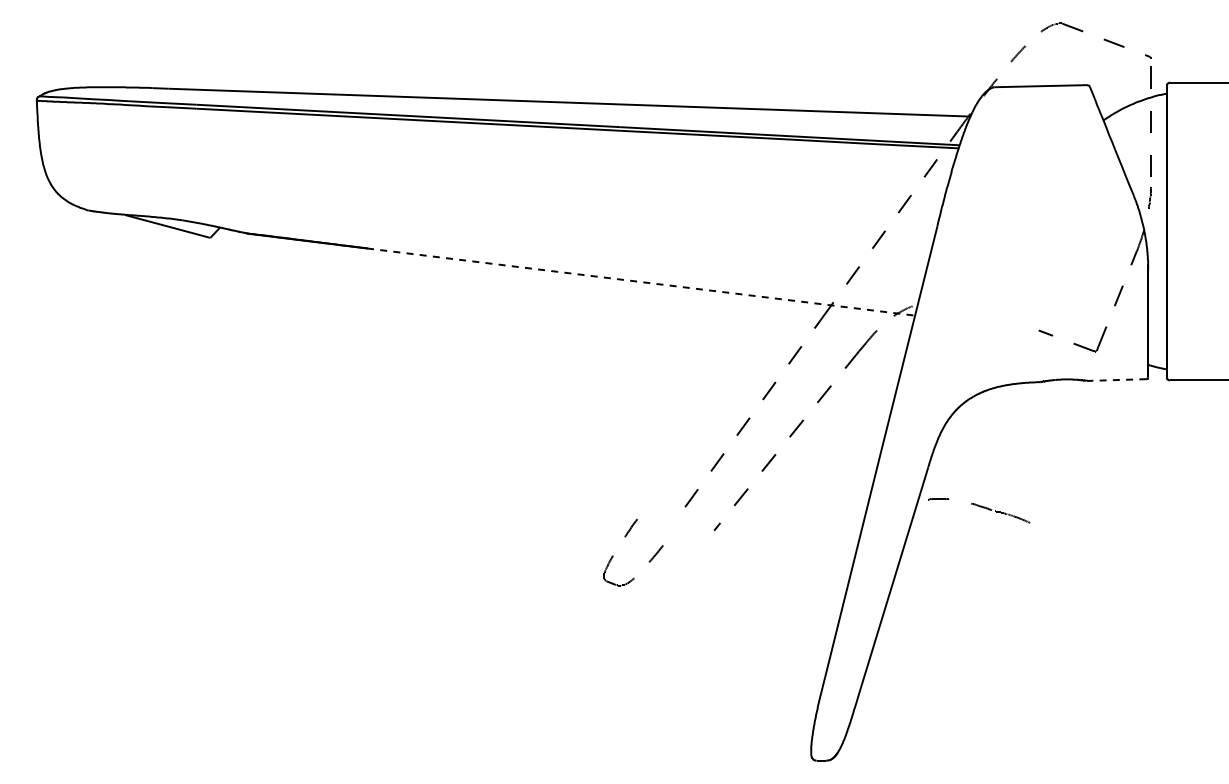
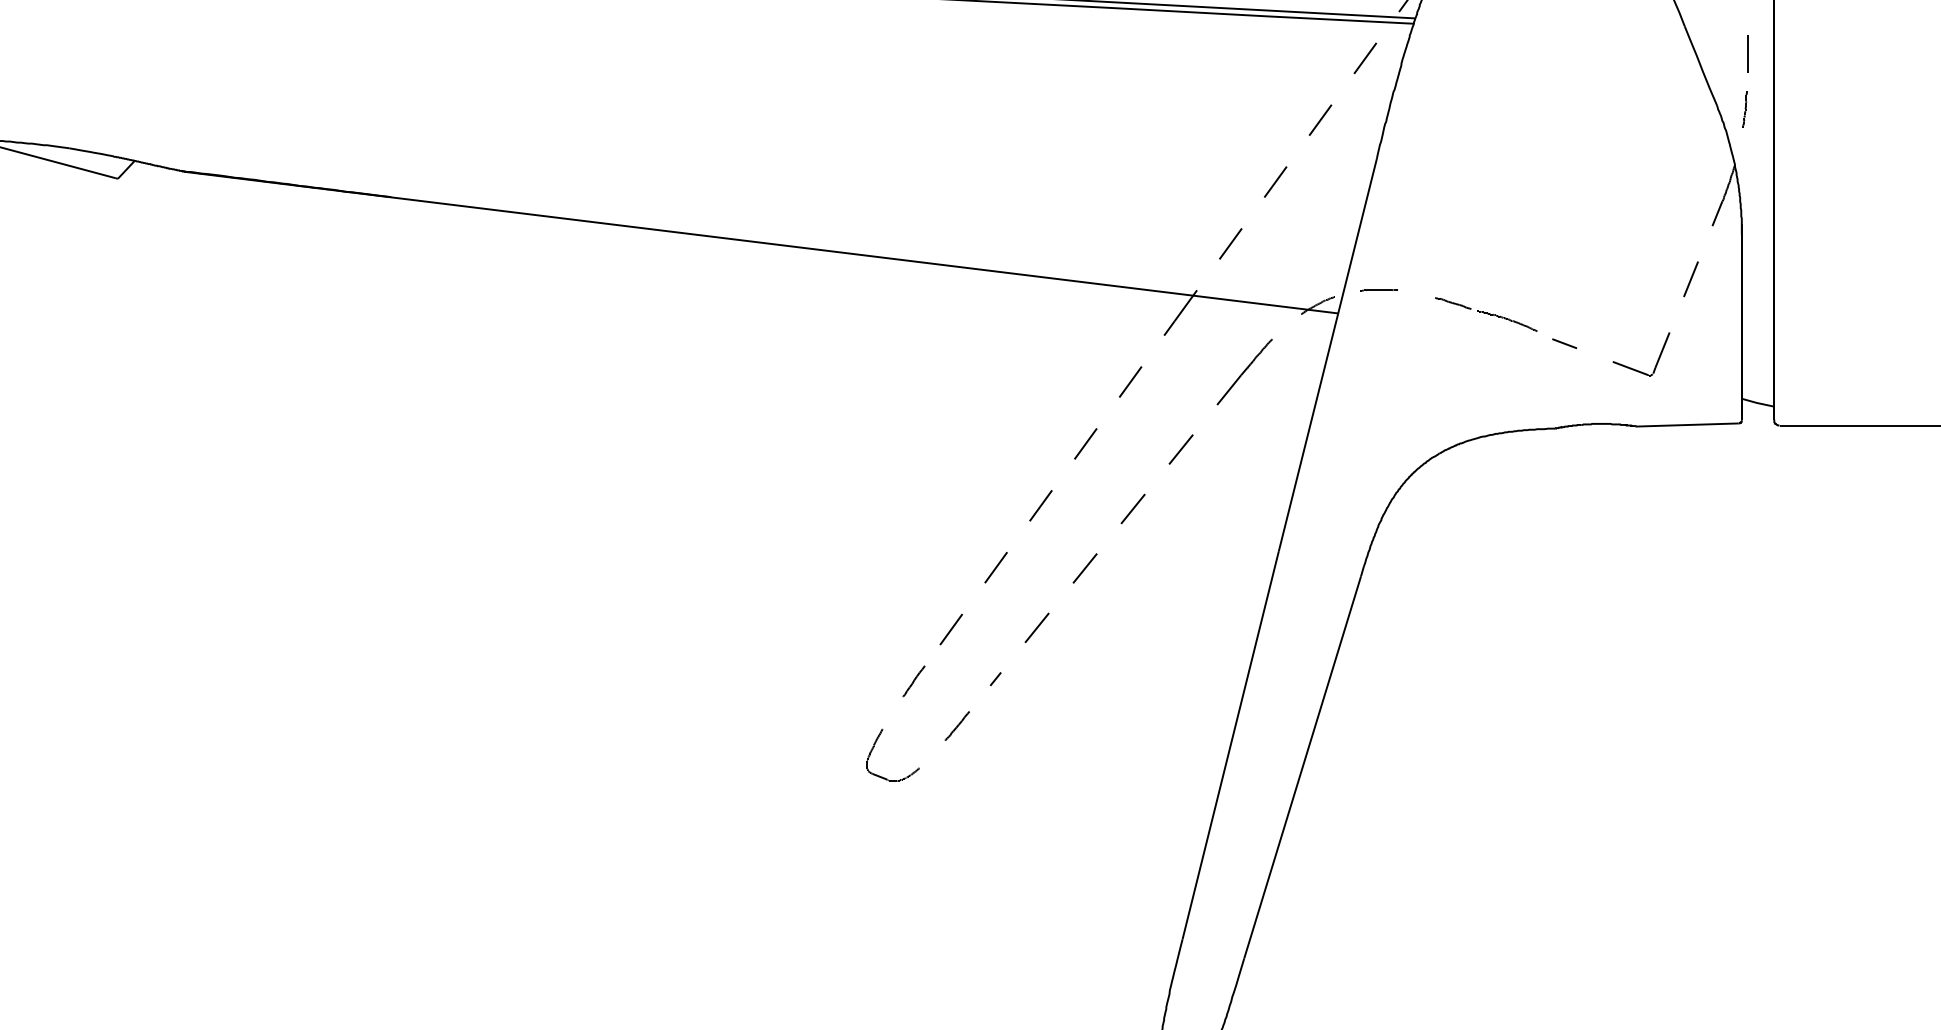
line: (641, 282) -> (864, 256), dashed -> solid
line: (1116, 380) -> (1686, 425), dashed -> solid
part: (979, 510) -> (1449, 309), moved
part: (625, 537) -> (904, 697), moved

